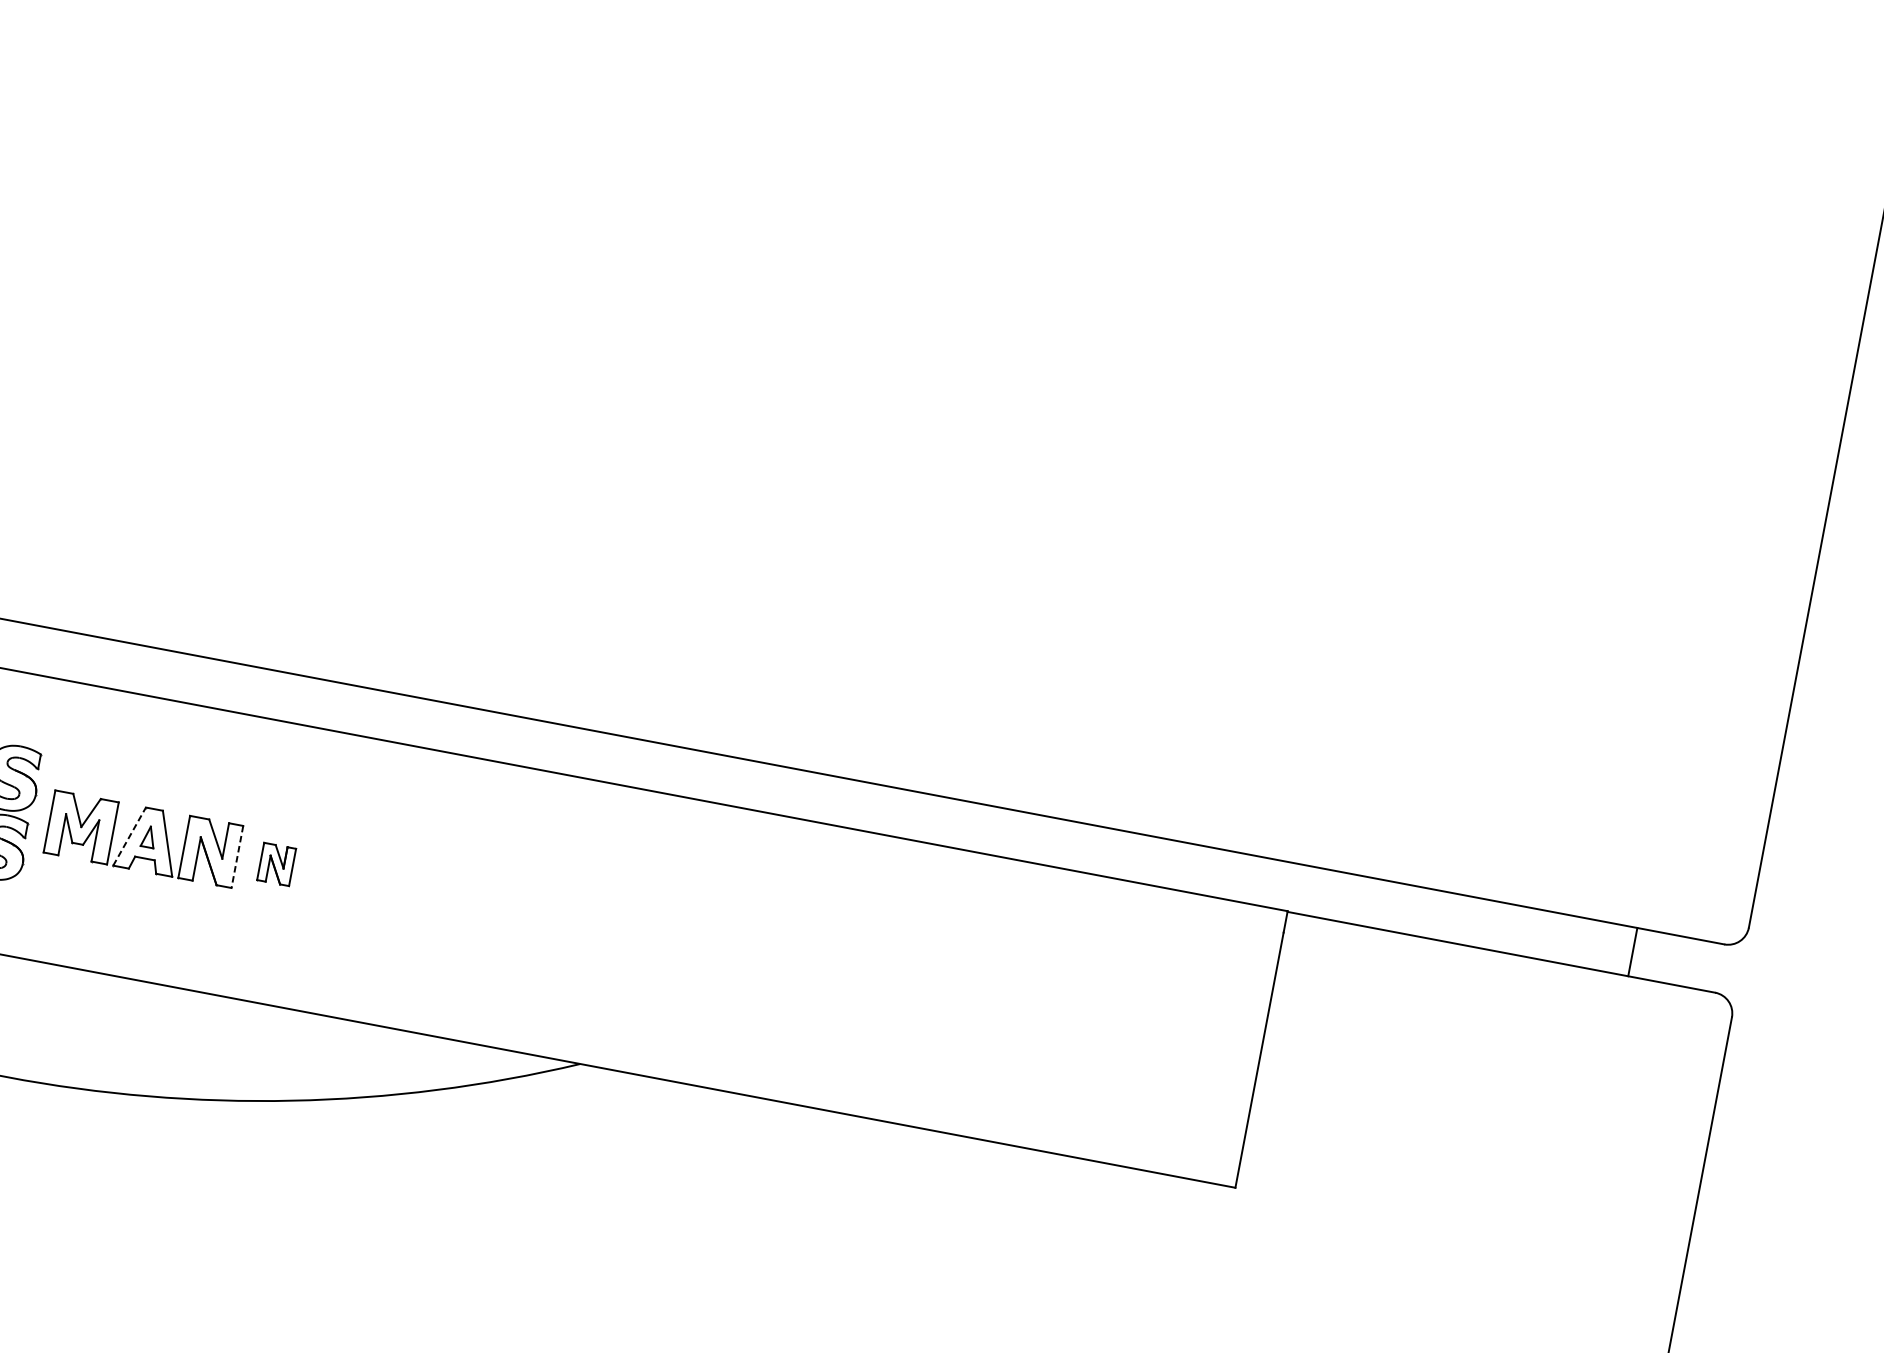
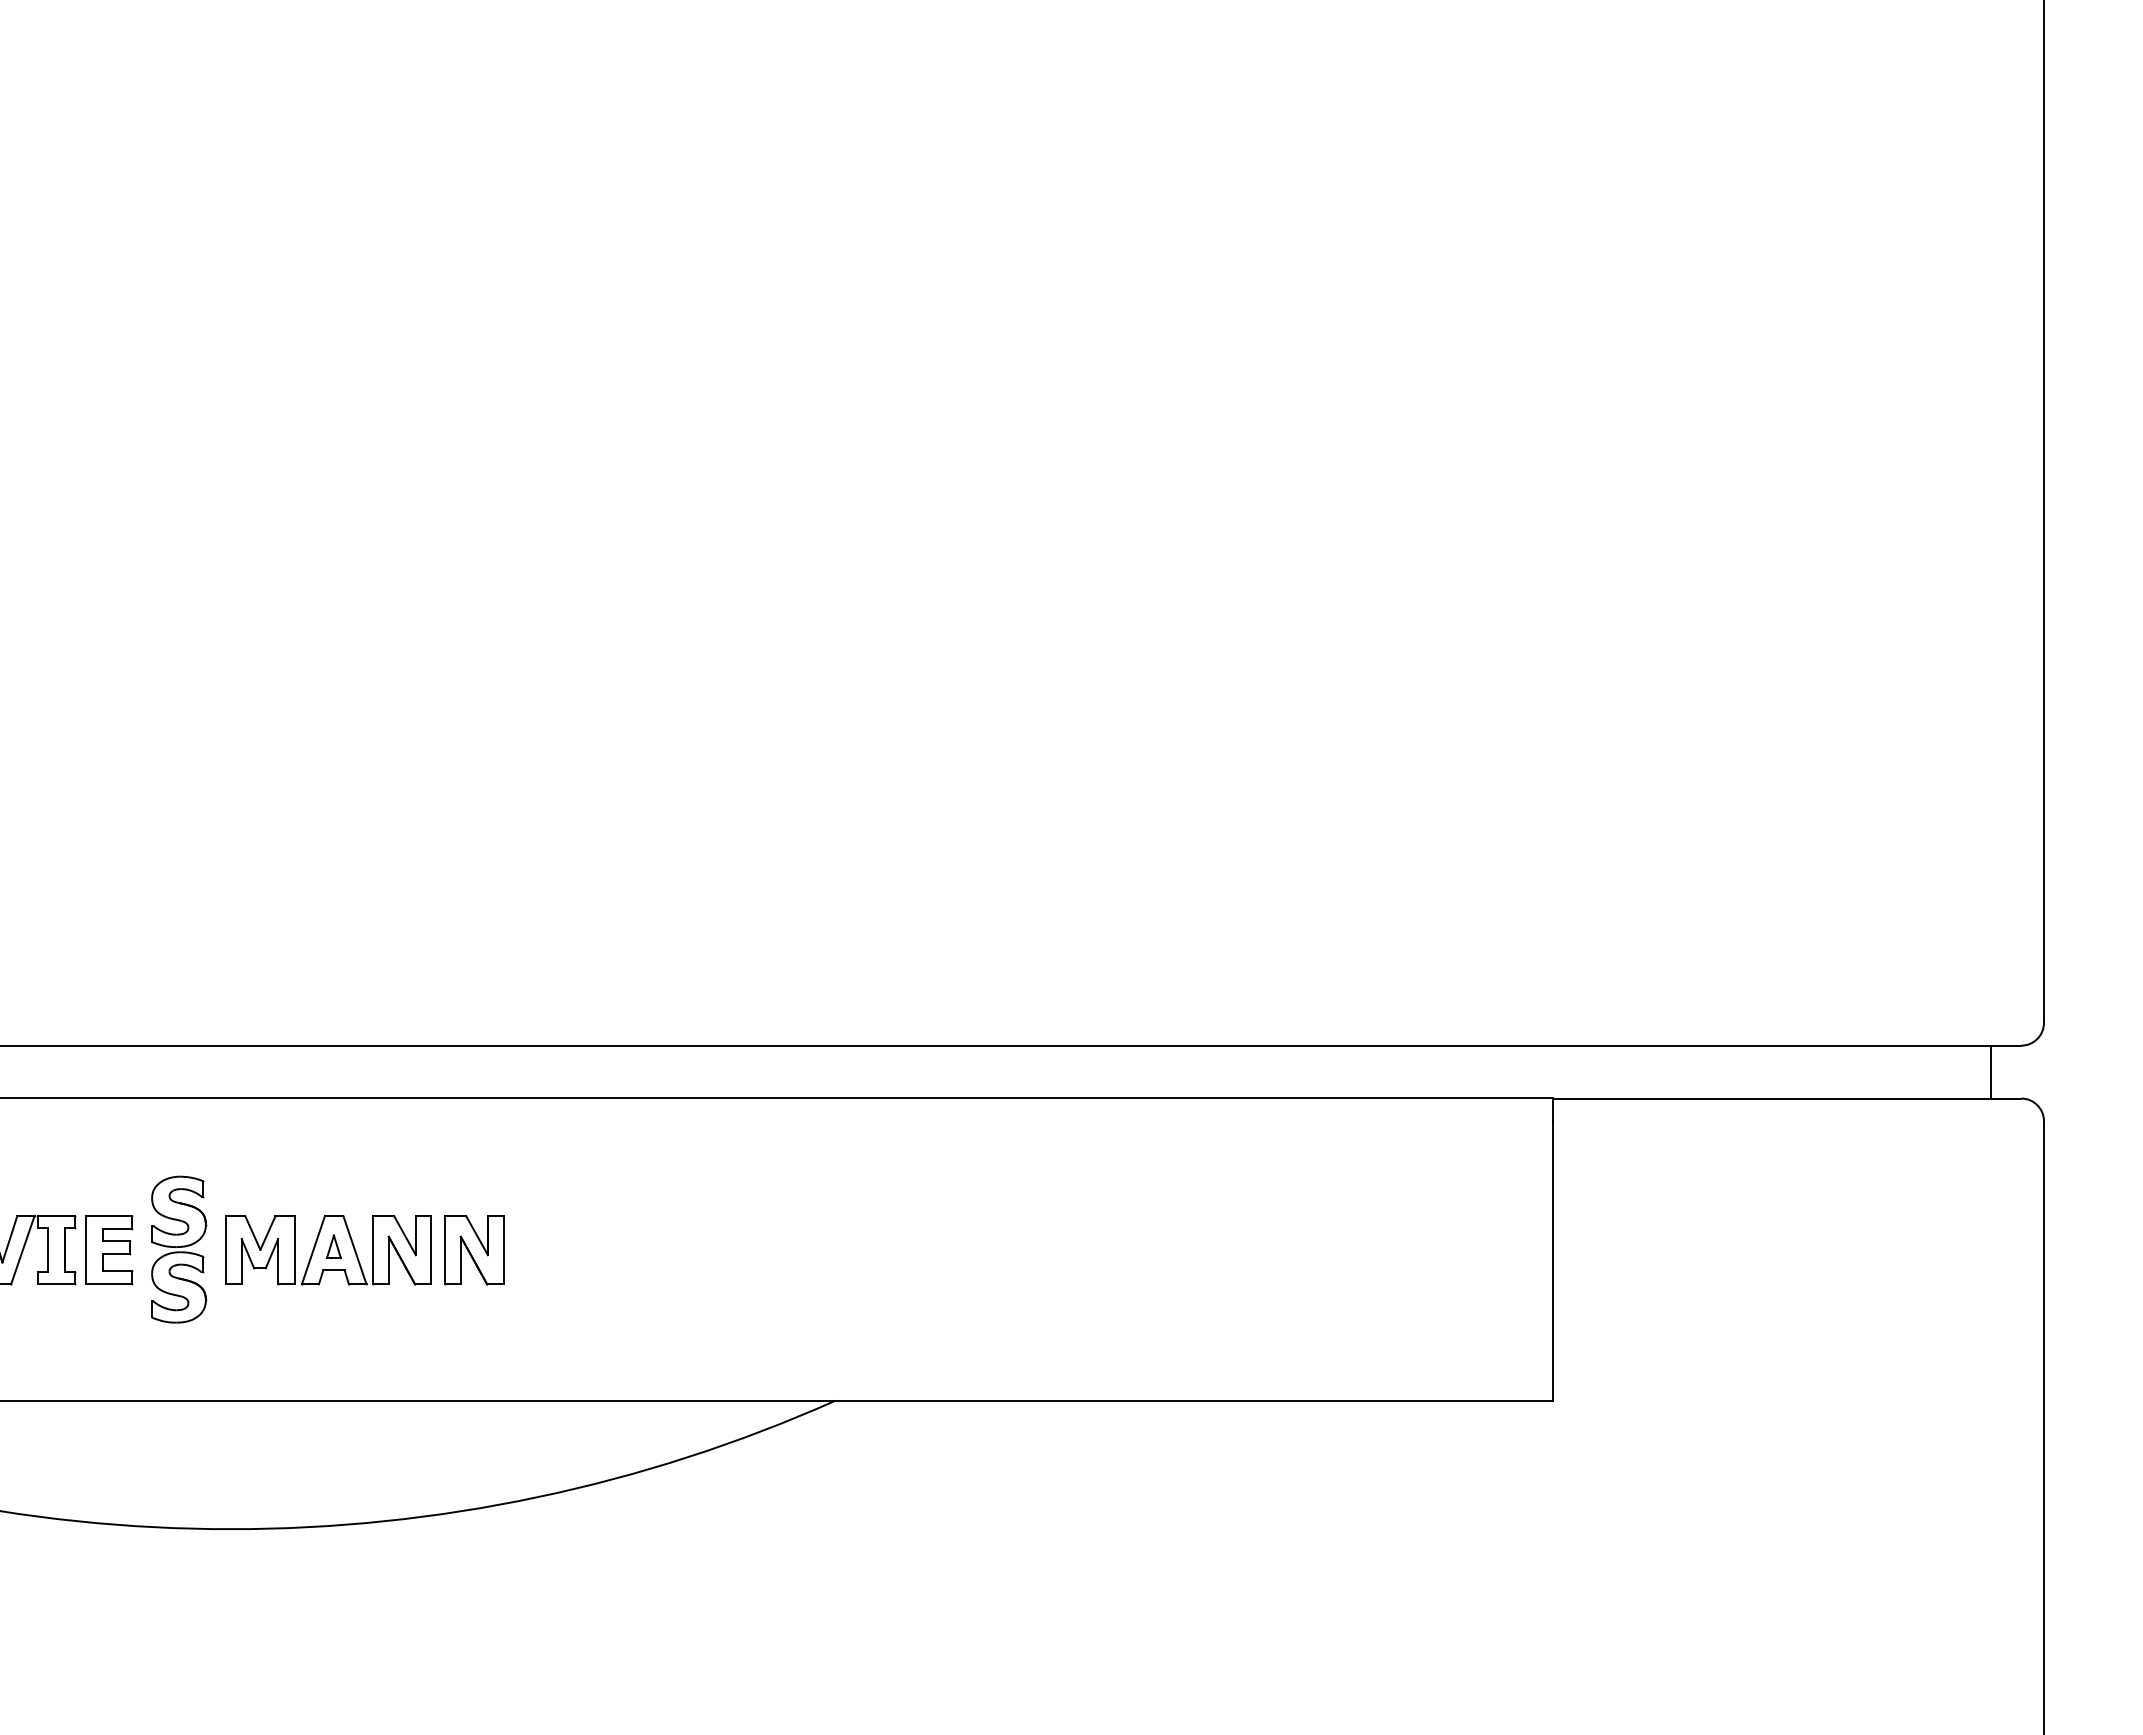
line: (129, 836) -> (313, 1250), dashed -> solid
line: (237, 857) -> (431, 1250), dashed -> solid
part: (276, 864) -> (474, 1250), size x1.67
line: (1633, 951) -> (1991, 1071), moved

